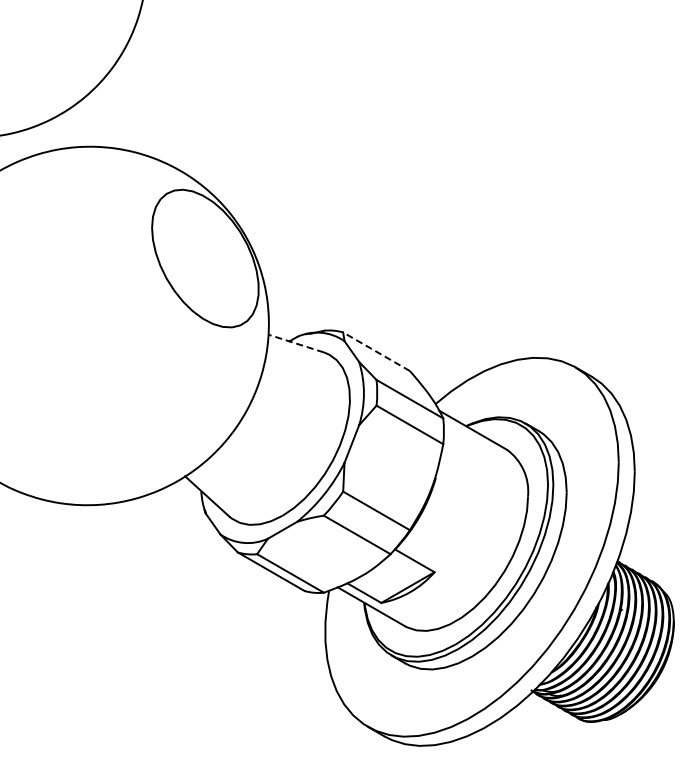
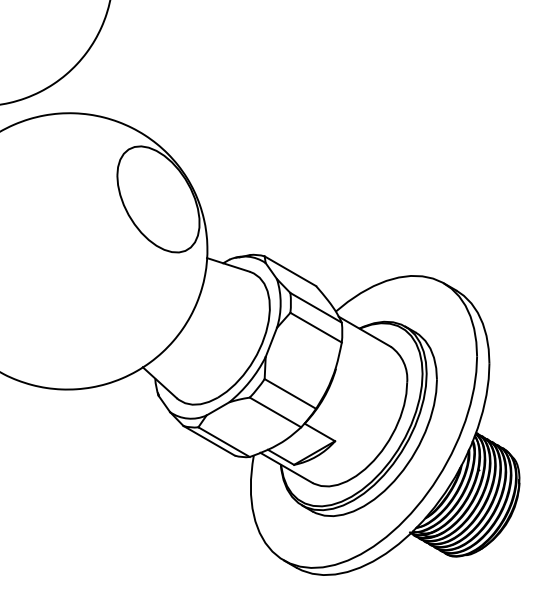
line: (295, 343) -> (227, 264), dashed -> solid
line: (376, 351) -> (290, 271), dashed -> solid

